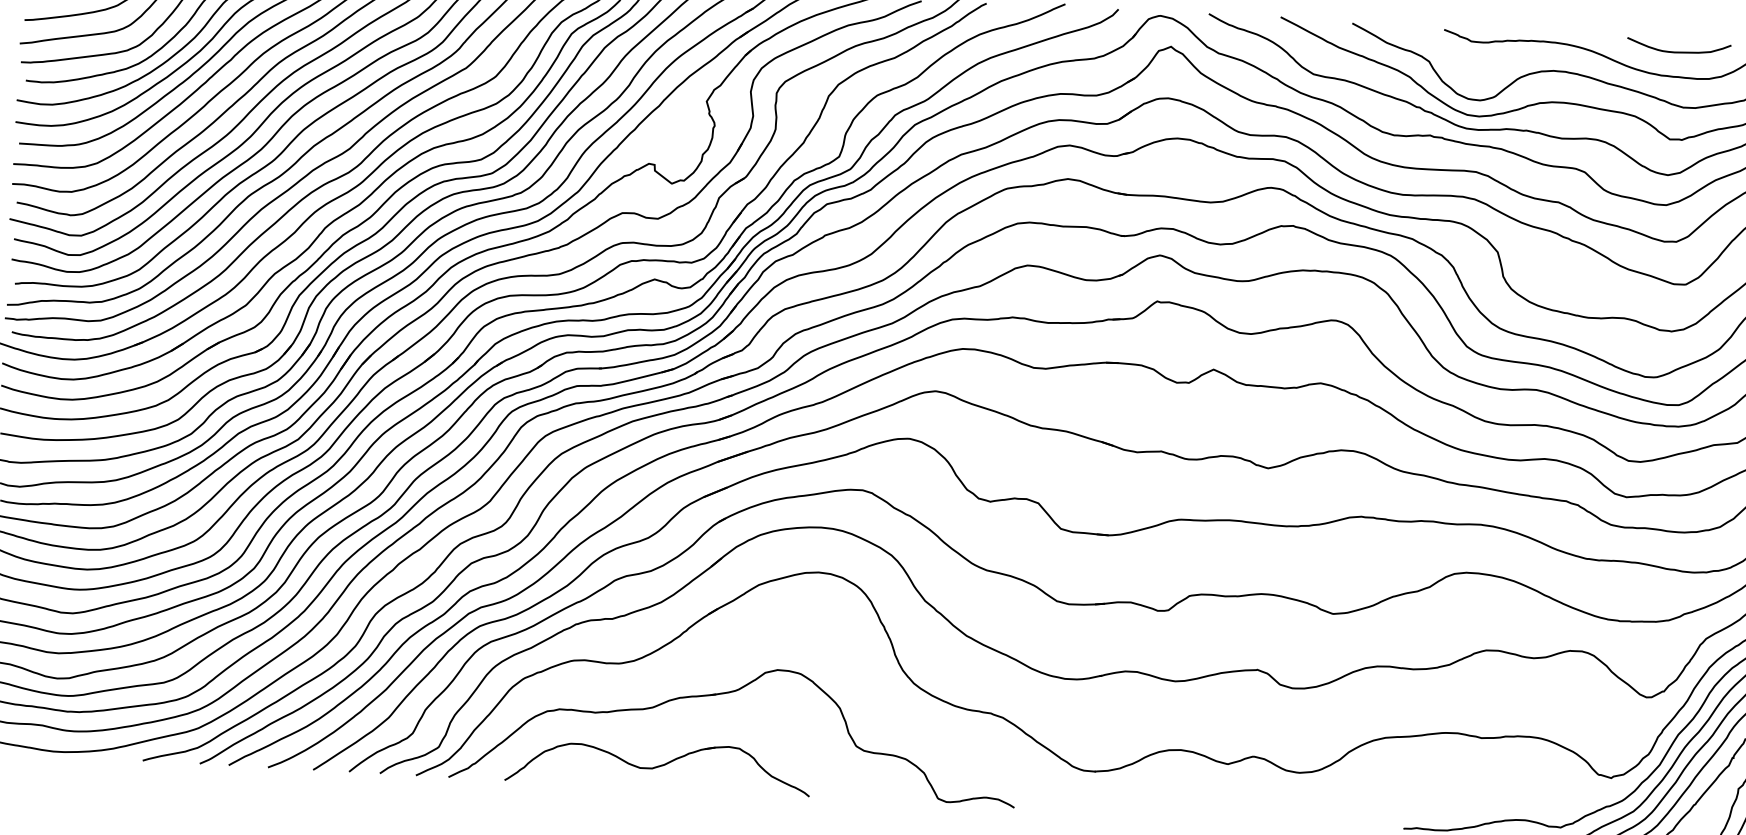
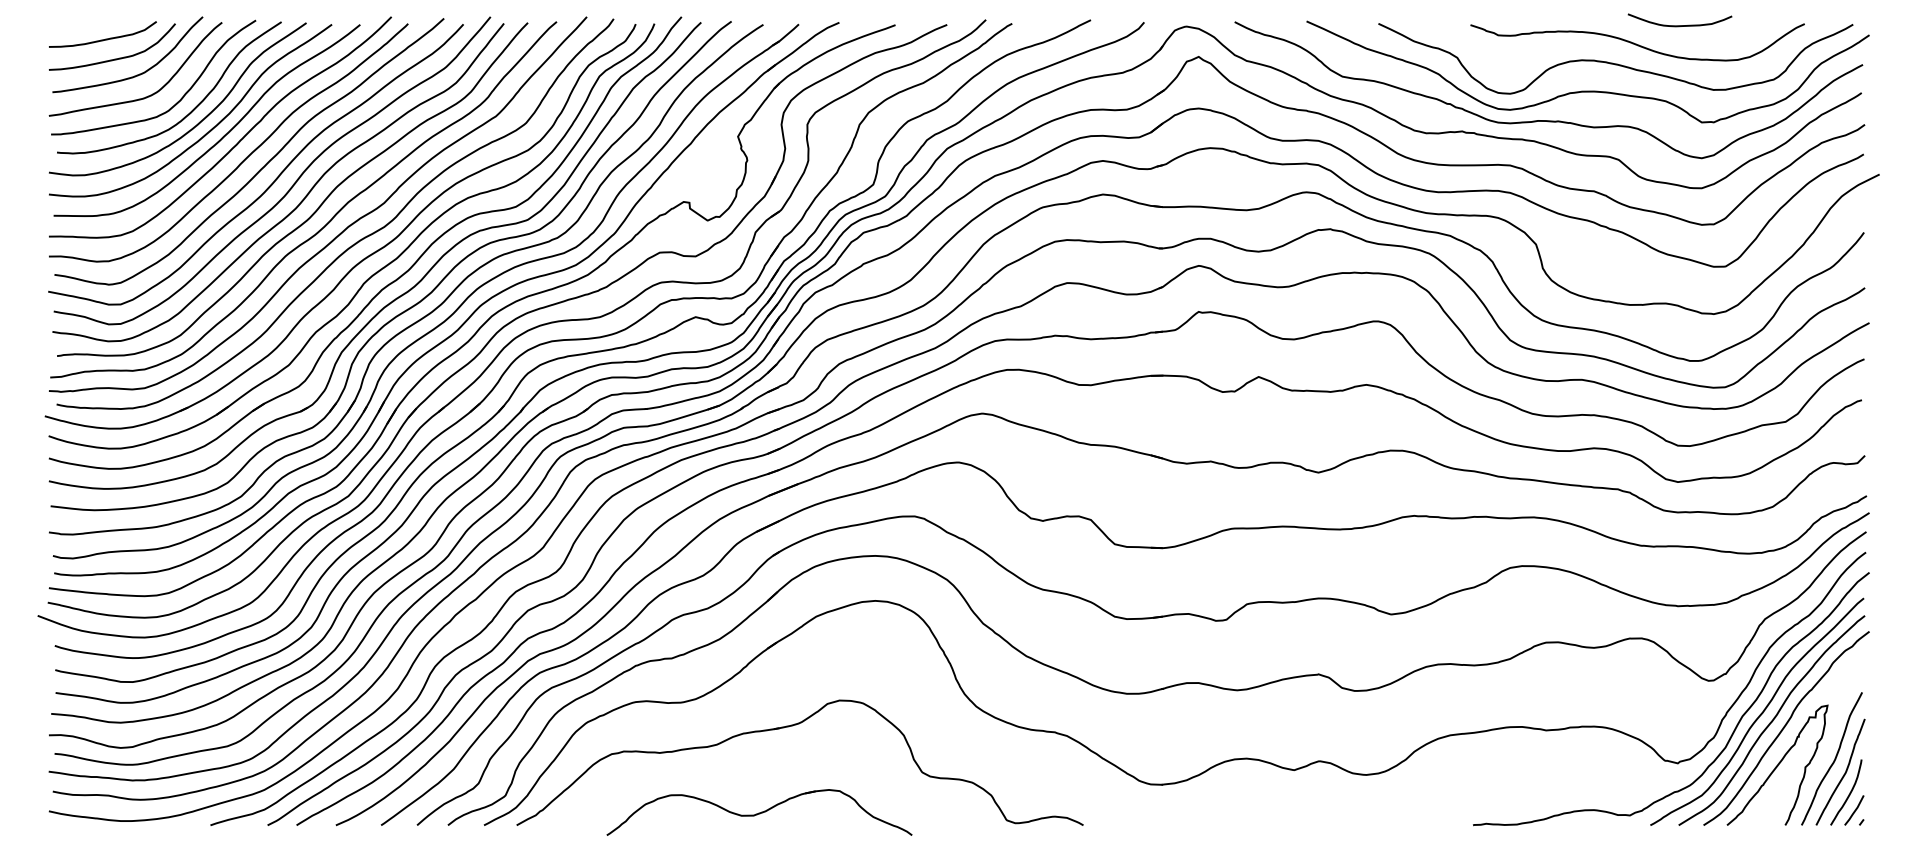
curve: (1678, 51) -> (1679, 25), moved
part: (658, 765) -> (759, 812), moved

